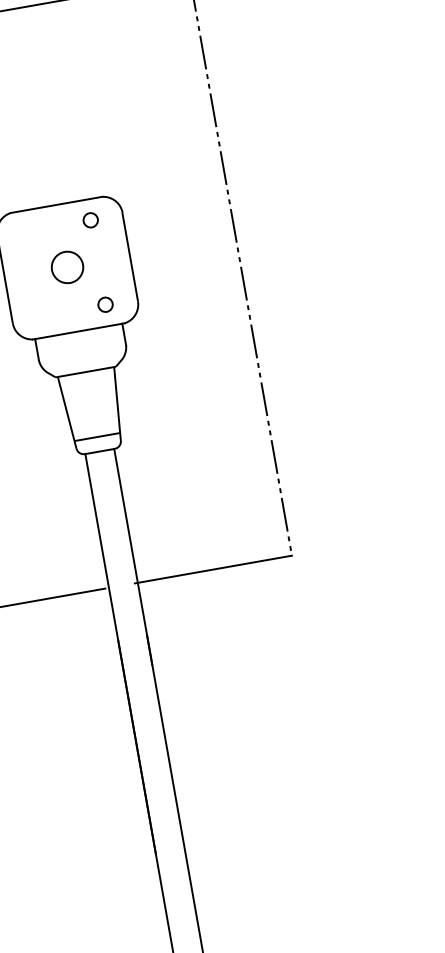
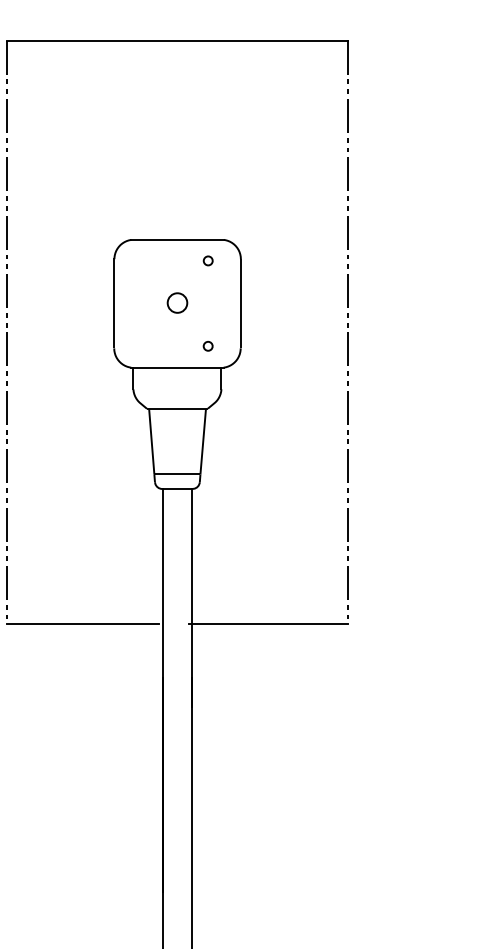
circle: (89, 220) -> (207, 260), size x0.62
circle: (67, 266) -> (177, 302), size x0.62
circle: (104, 305) -> (207, 346), size x0.62

